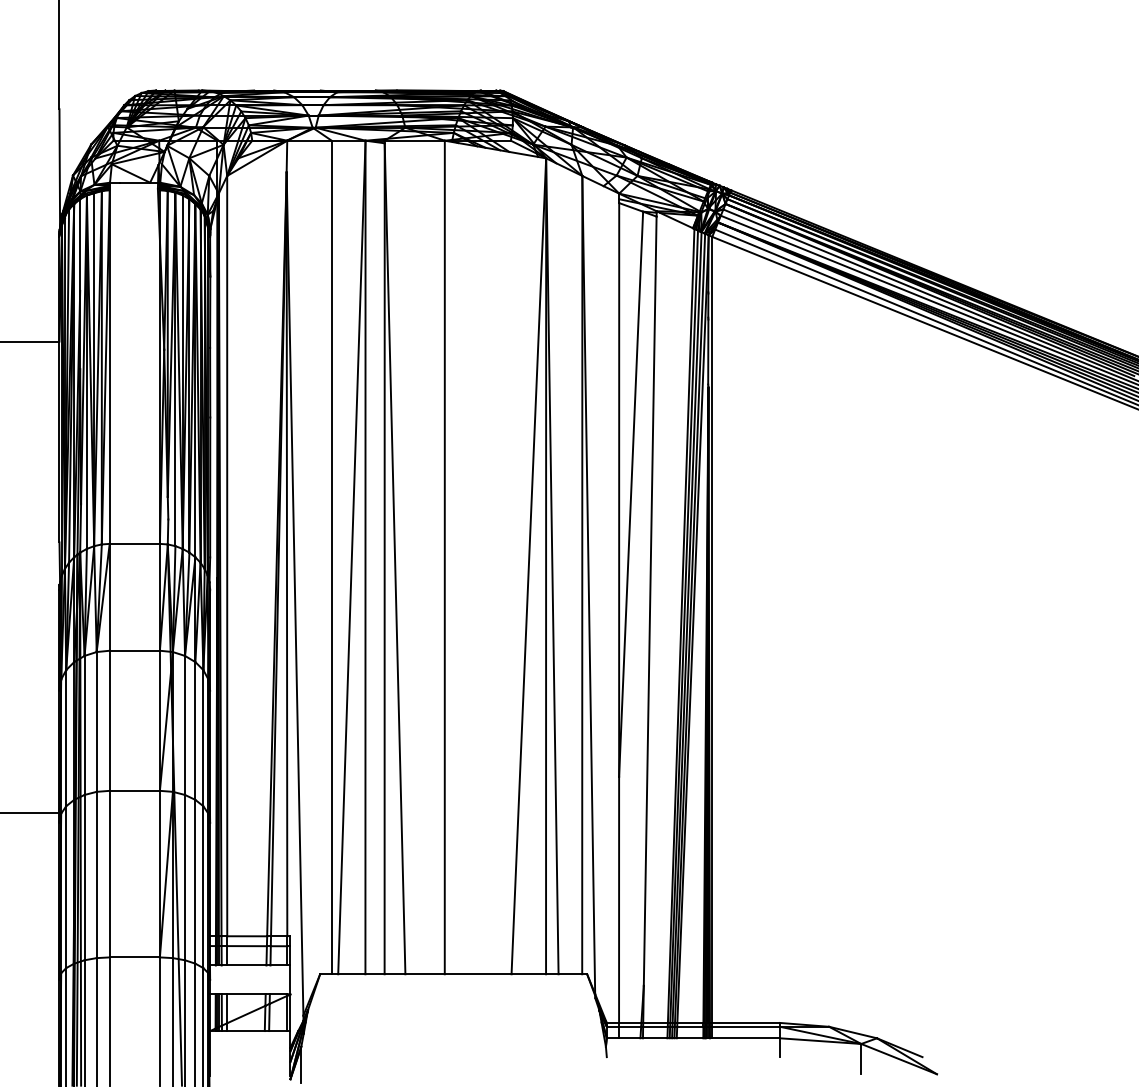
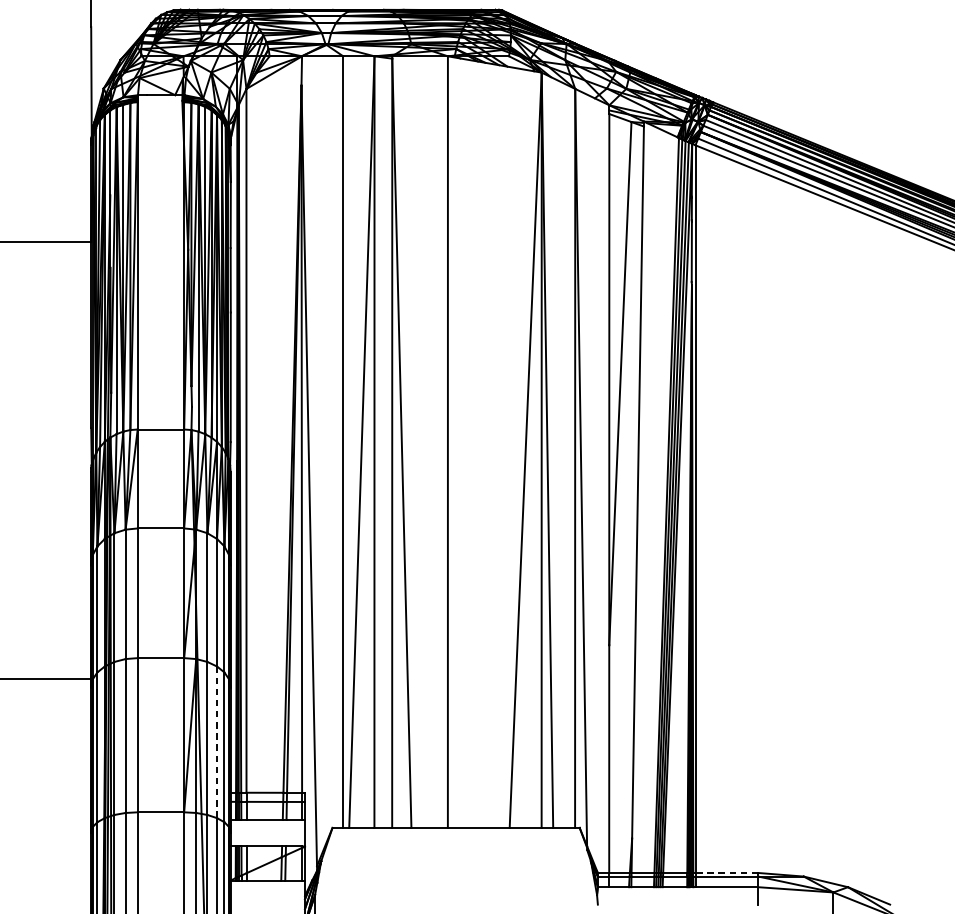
line: (195, 881) -> (217, 742), solid -> dashed
line: (746, 1022) -> (727, 872), solid -> dashed

